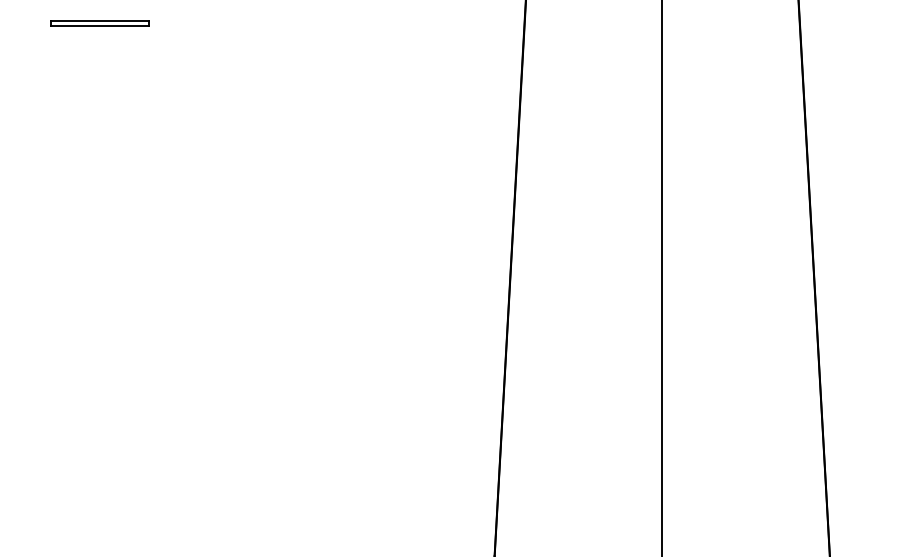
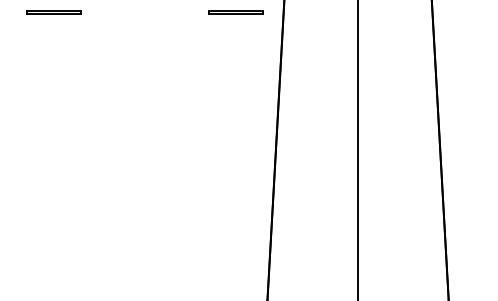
line: (435, 21) -> (235, 11), added

